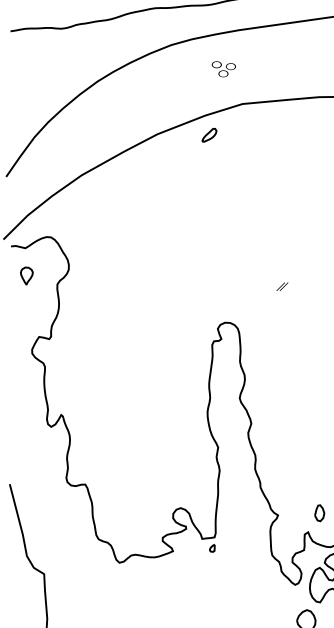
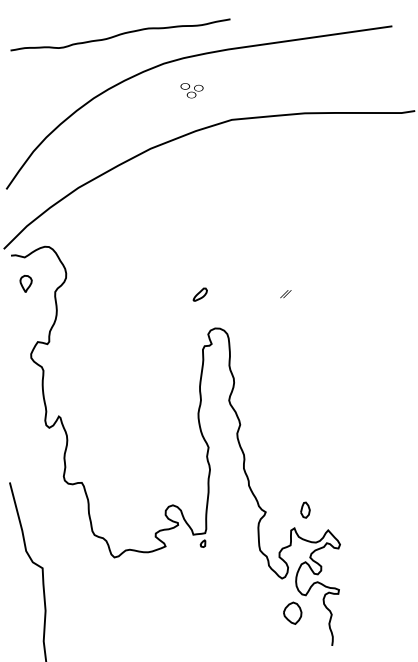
part: (223, 69) -> (191, 90), moved
part: (208, 135) -> (199, 294), moved
part: (282, 287) -> (285, 294), moved

